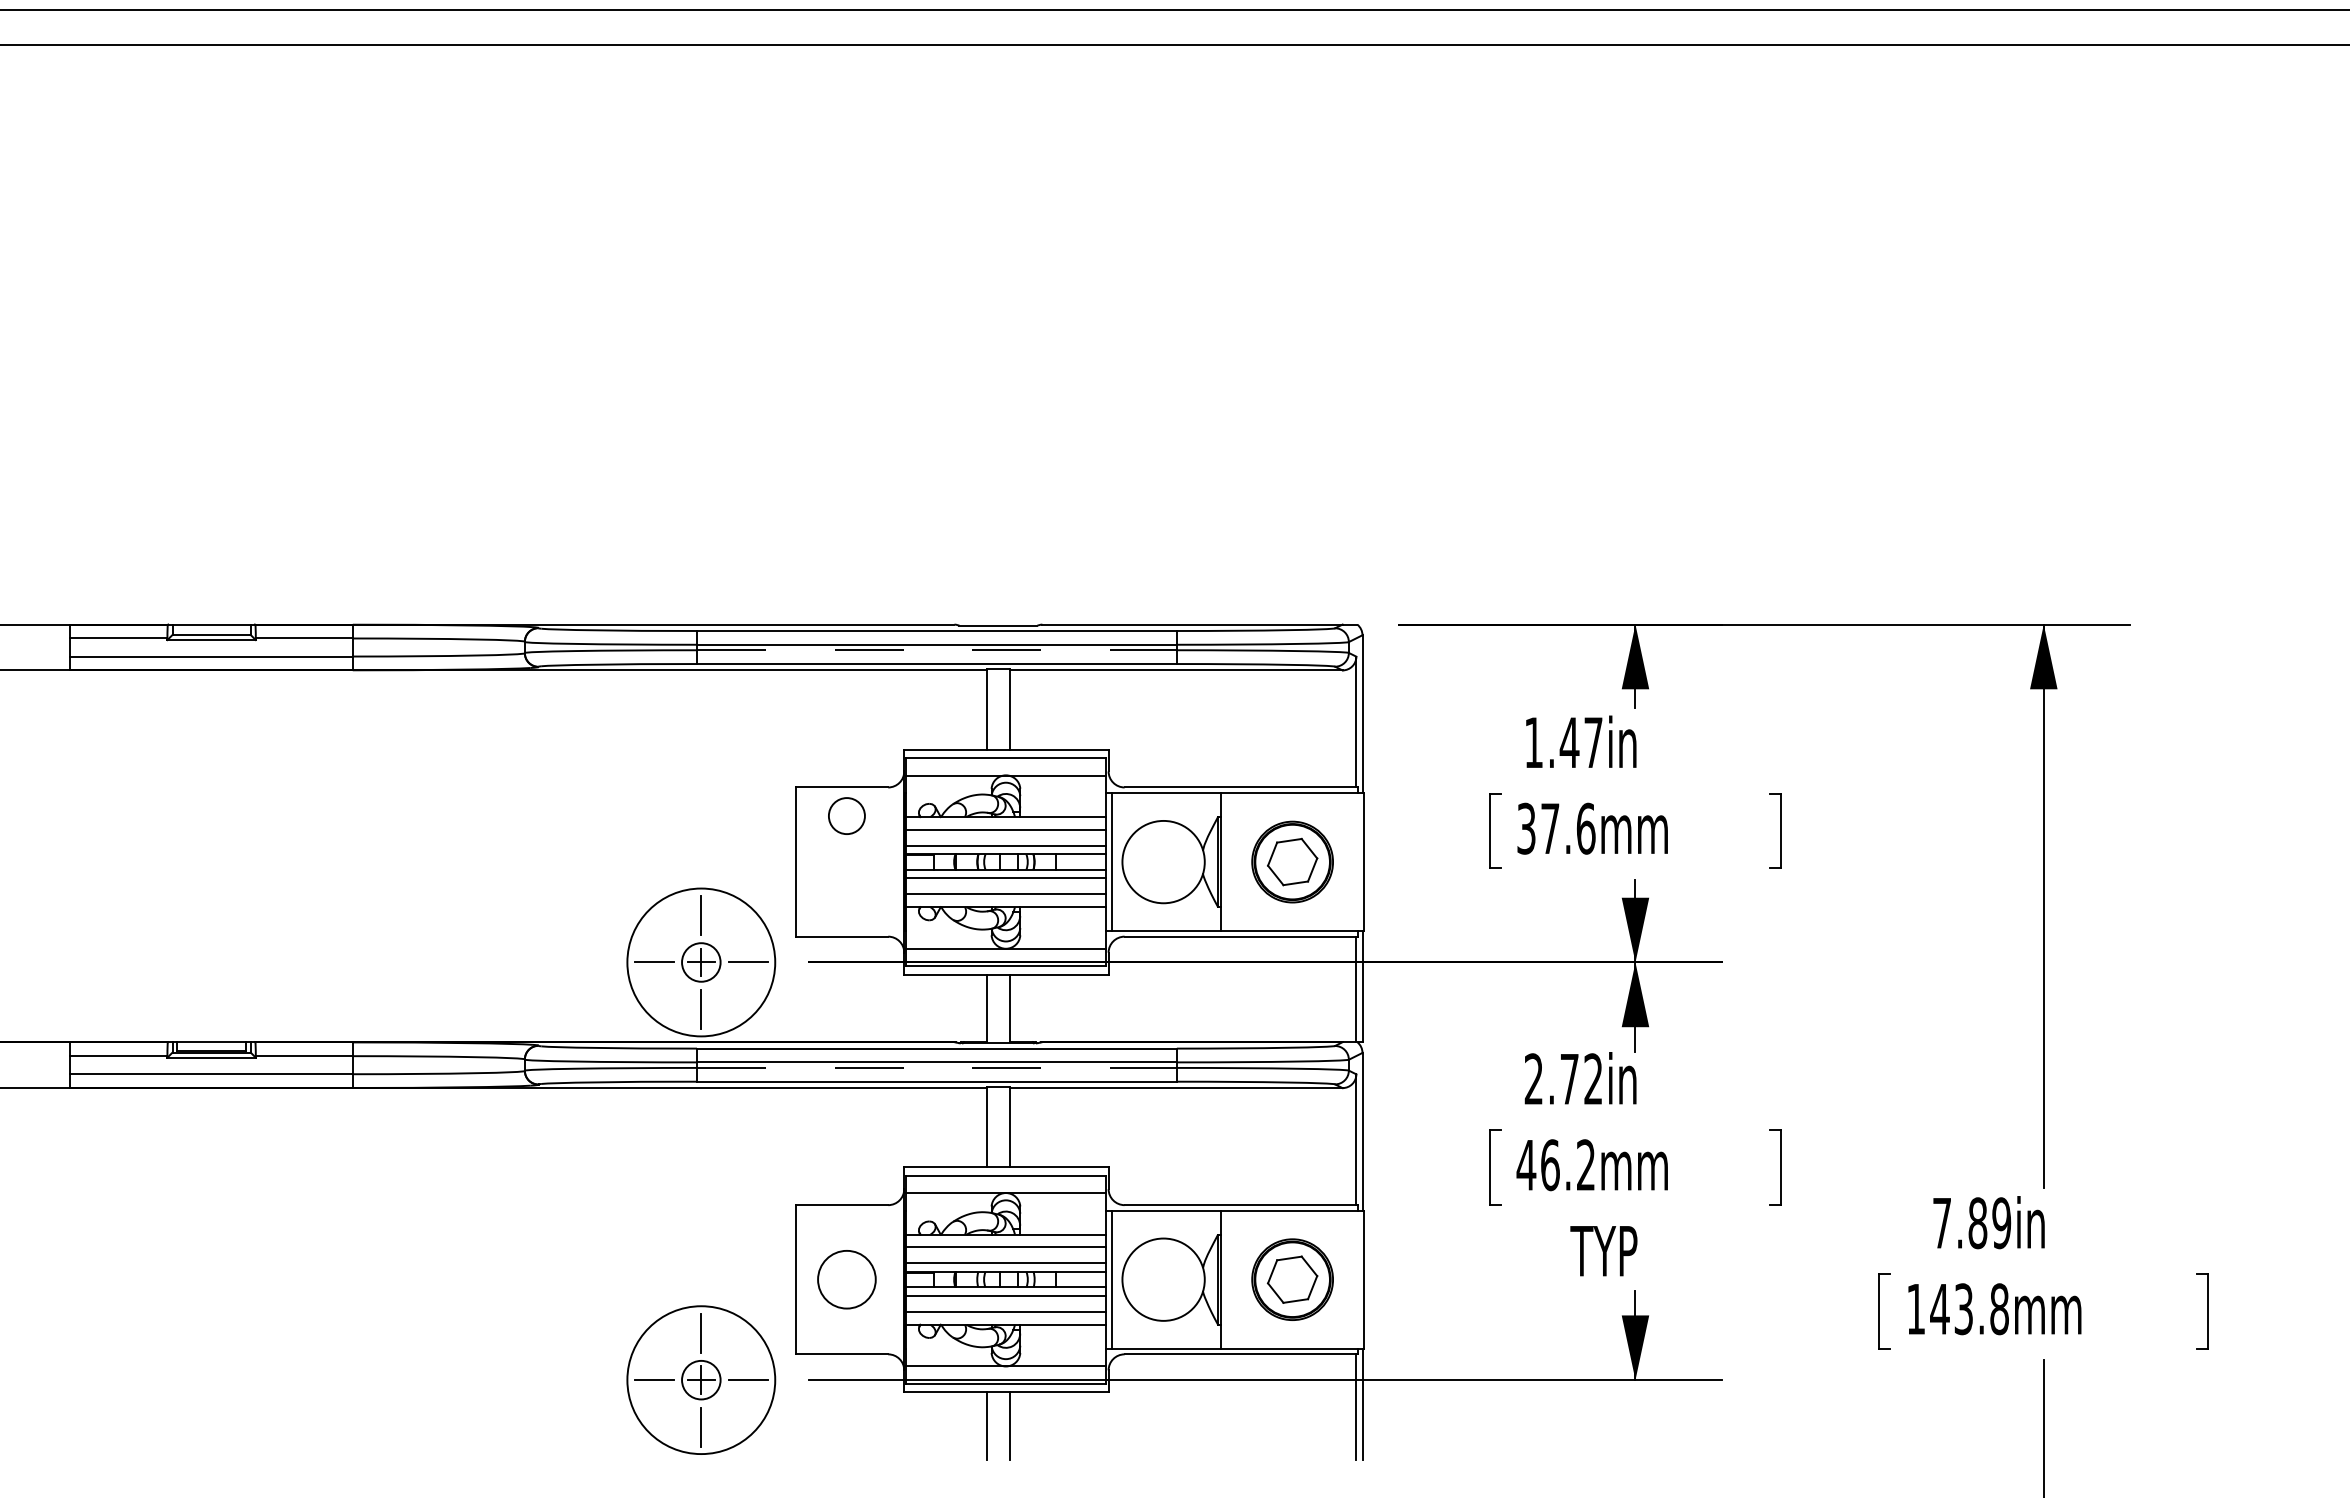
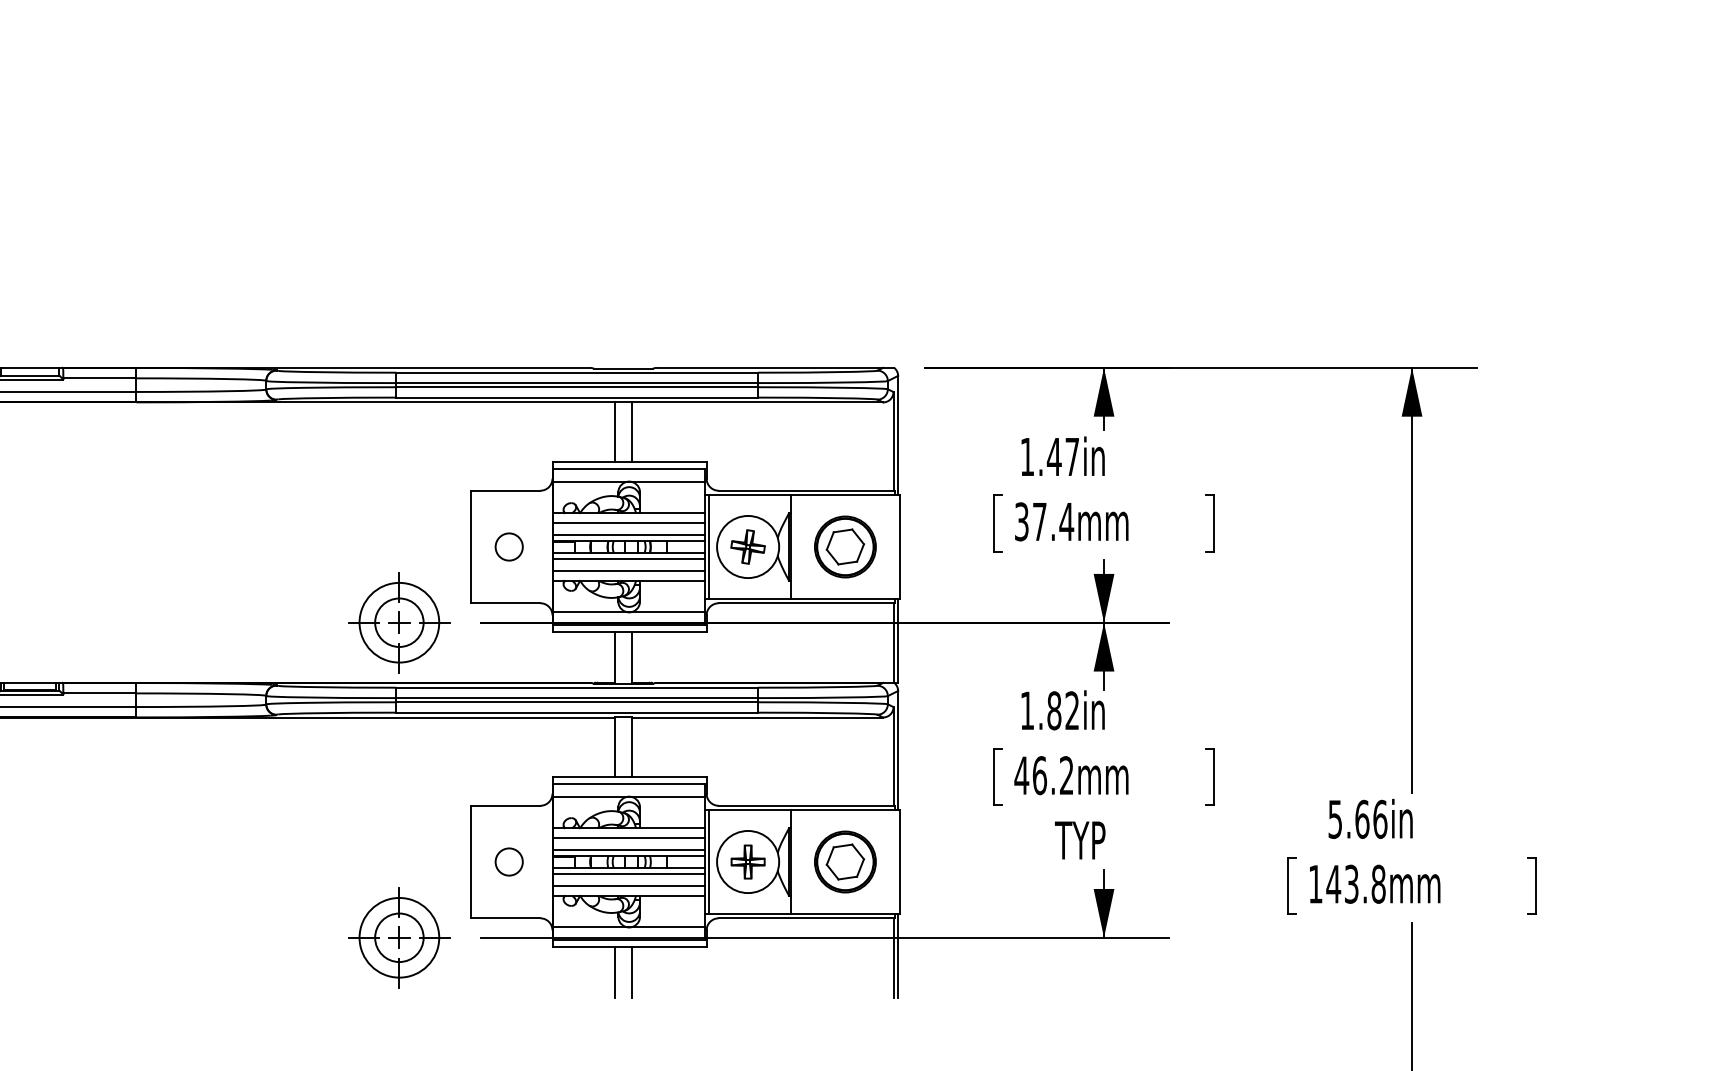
line: (936, 650) -> (576, 387), dashed -> solid
circle: (846, 815) -> (508, 546), moved
text: (1585, 828) -> (1066, 521), 37.6mm -> 37.4mm
part: (1163, 862) -> (748, 547), added
circle: (701, 962) -> (399, 622), size x0.71
circle: (701, 962) -> (399, 622), size x1.67
line: (936, 1067) -> (576, 701), dashed -> solid
text: (1551, 1079) -> (1040, 711), 2.72in -> 1.82in
text: (1972, 1223) -> (1358, 819), 7.89in -> 5.66in
circle: (846, 1279) -> (508, 861), size x0.62
part: (1163, 1279) -> (748, 861), added
circle: (701, 1379) -> (399, 937), size x0.71
circle: (701, 1380) -> (399, 938), size x1.67

